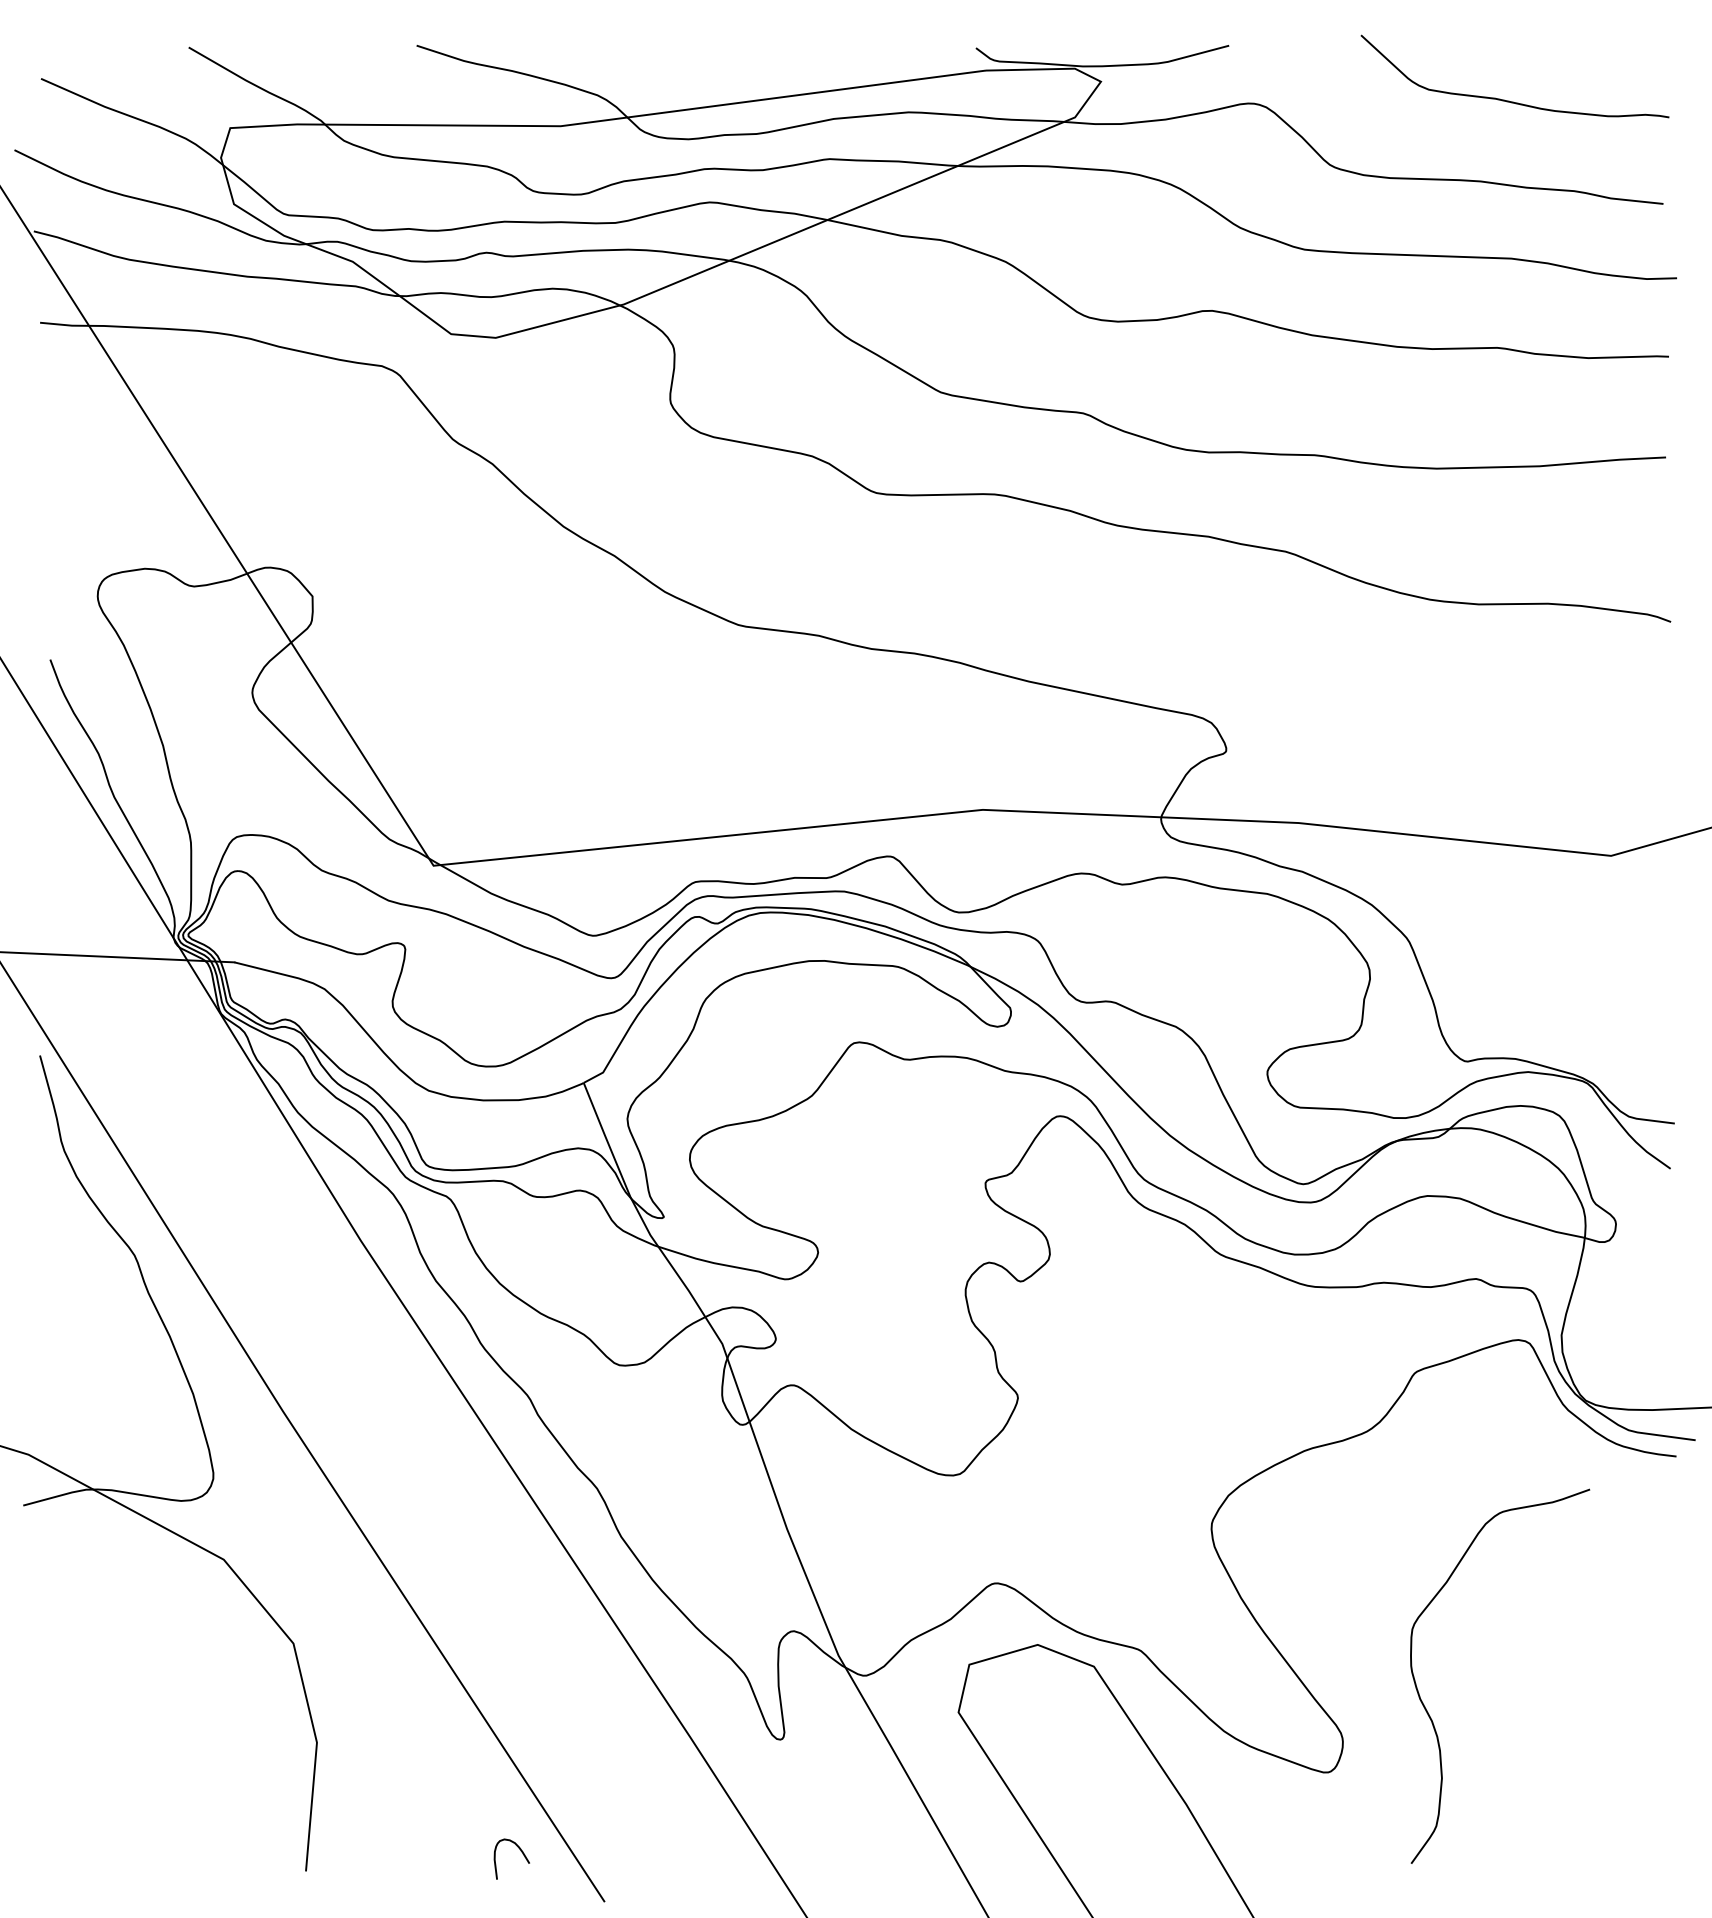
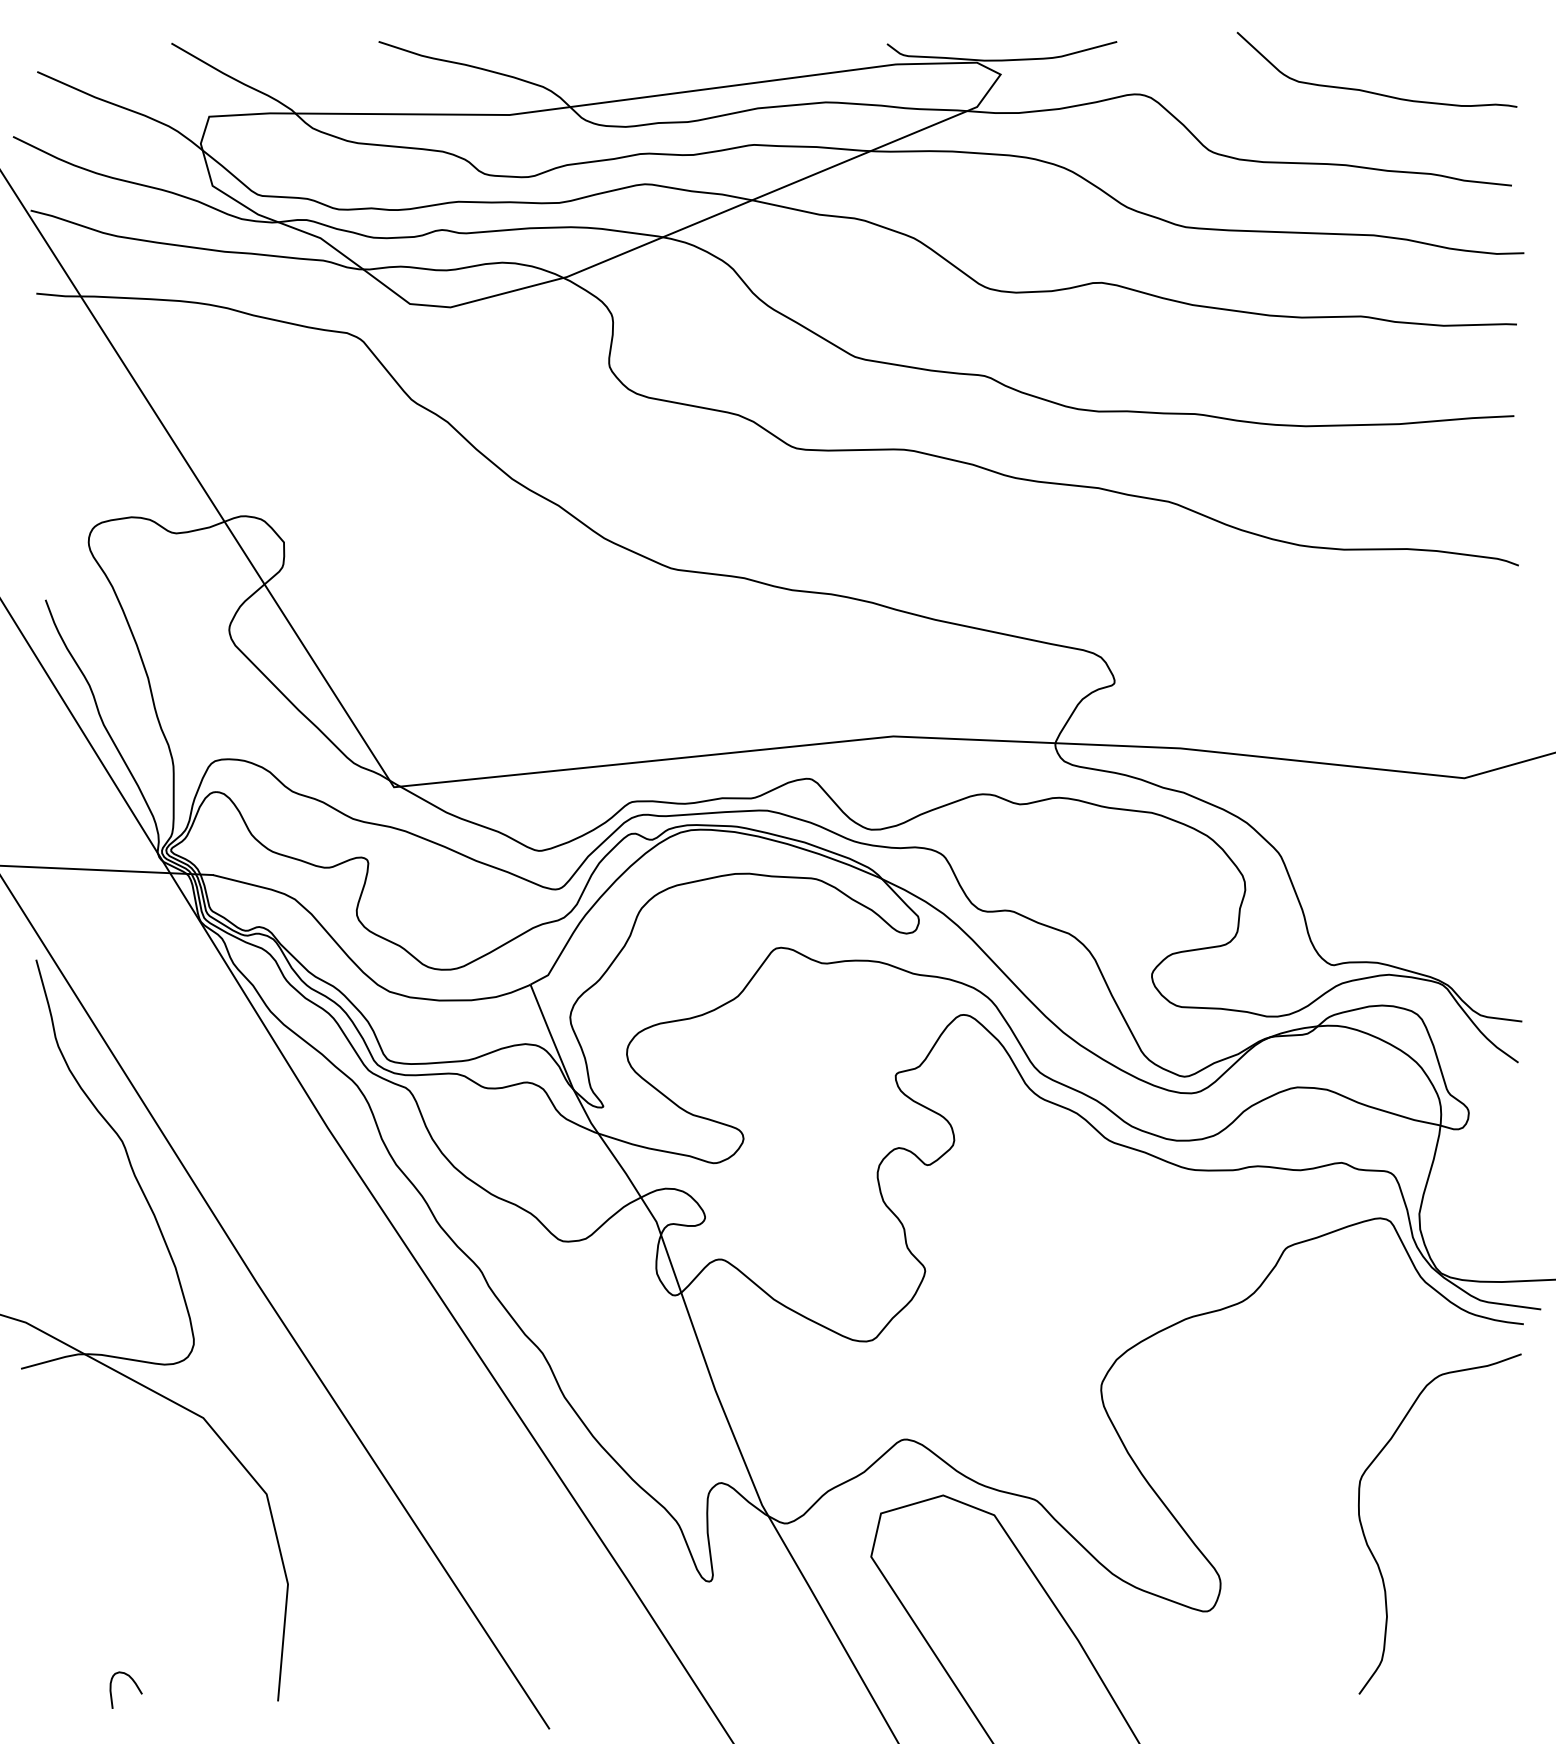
curve: (1431, 1717) -> (1377, 1561), moved
curve: (520, 1851) -> (133, 1683), moved

